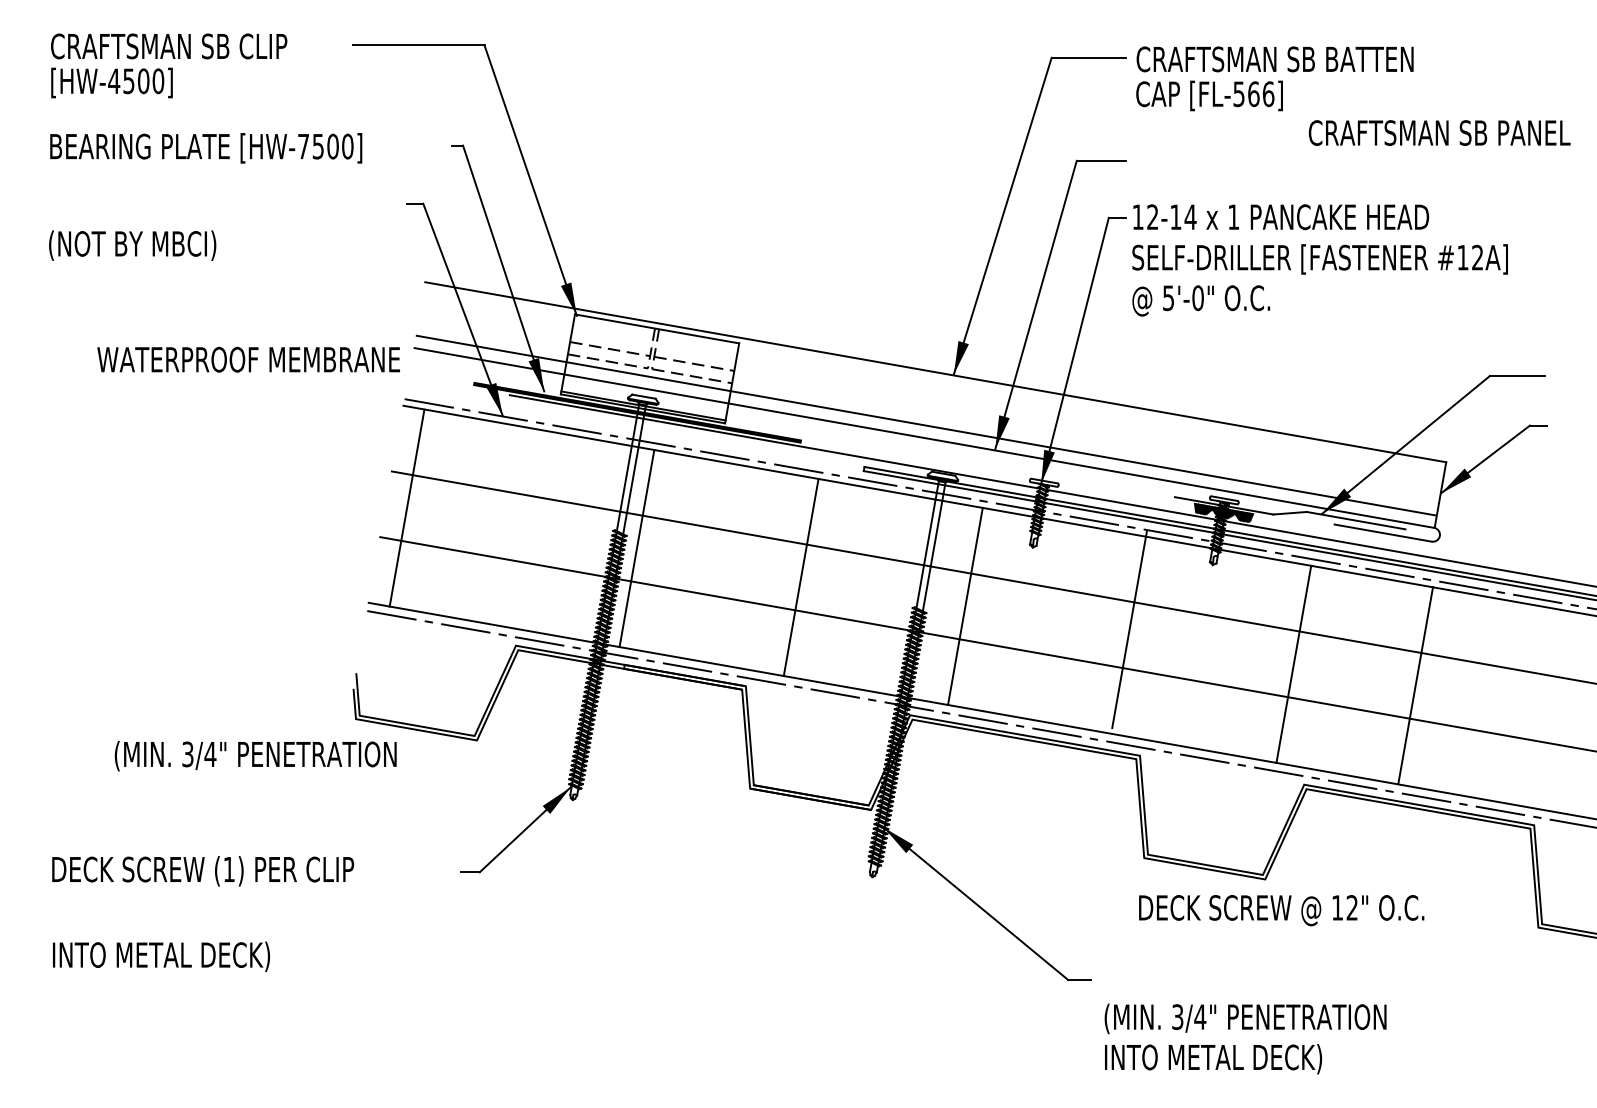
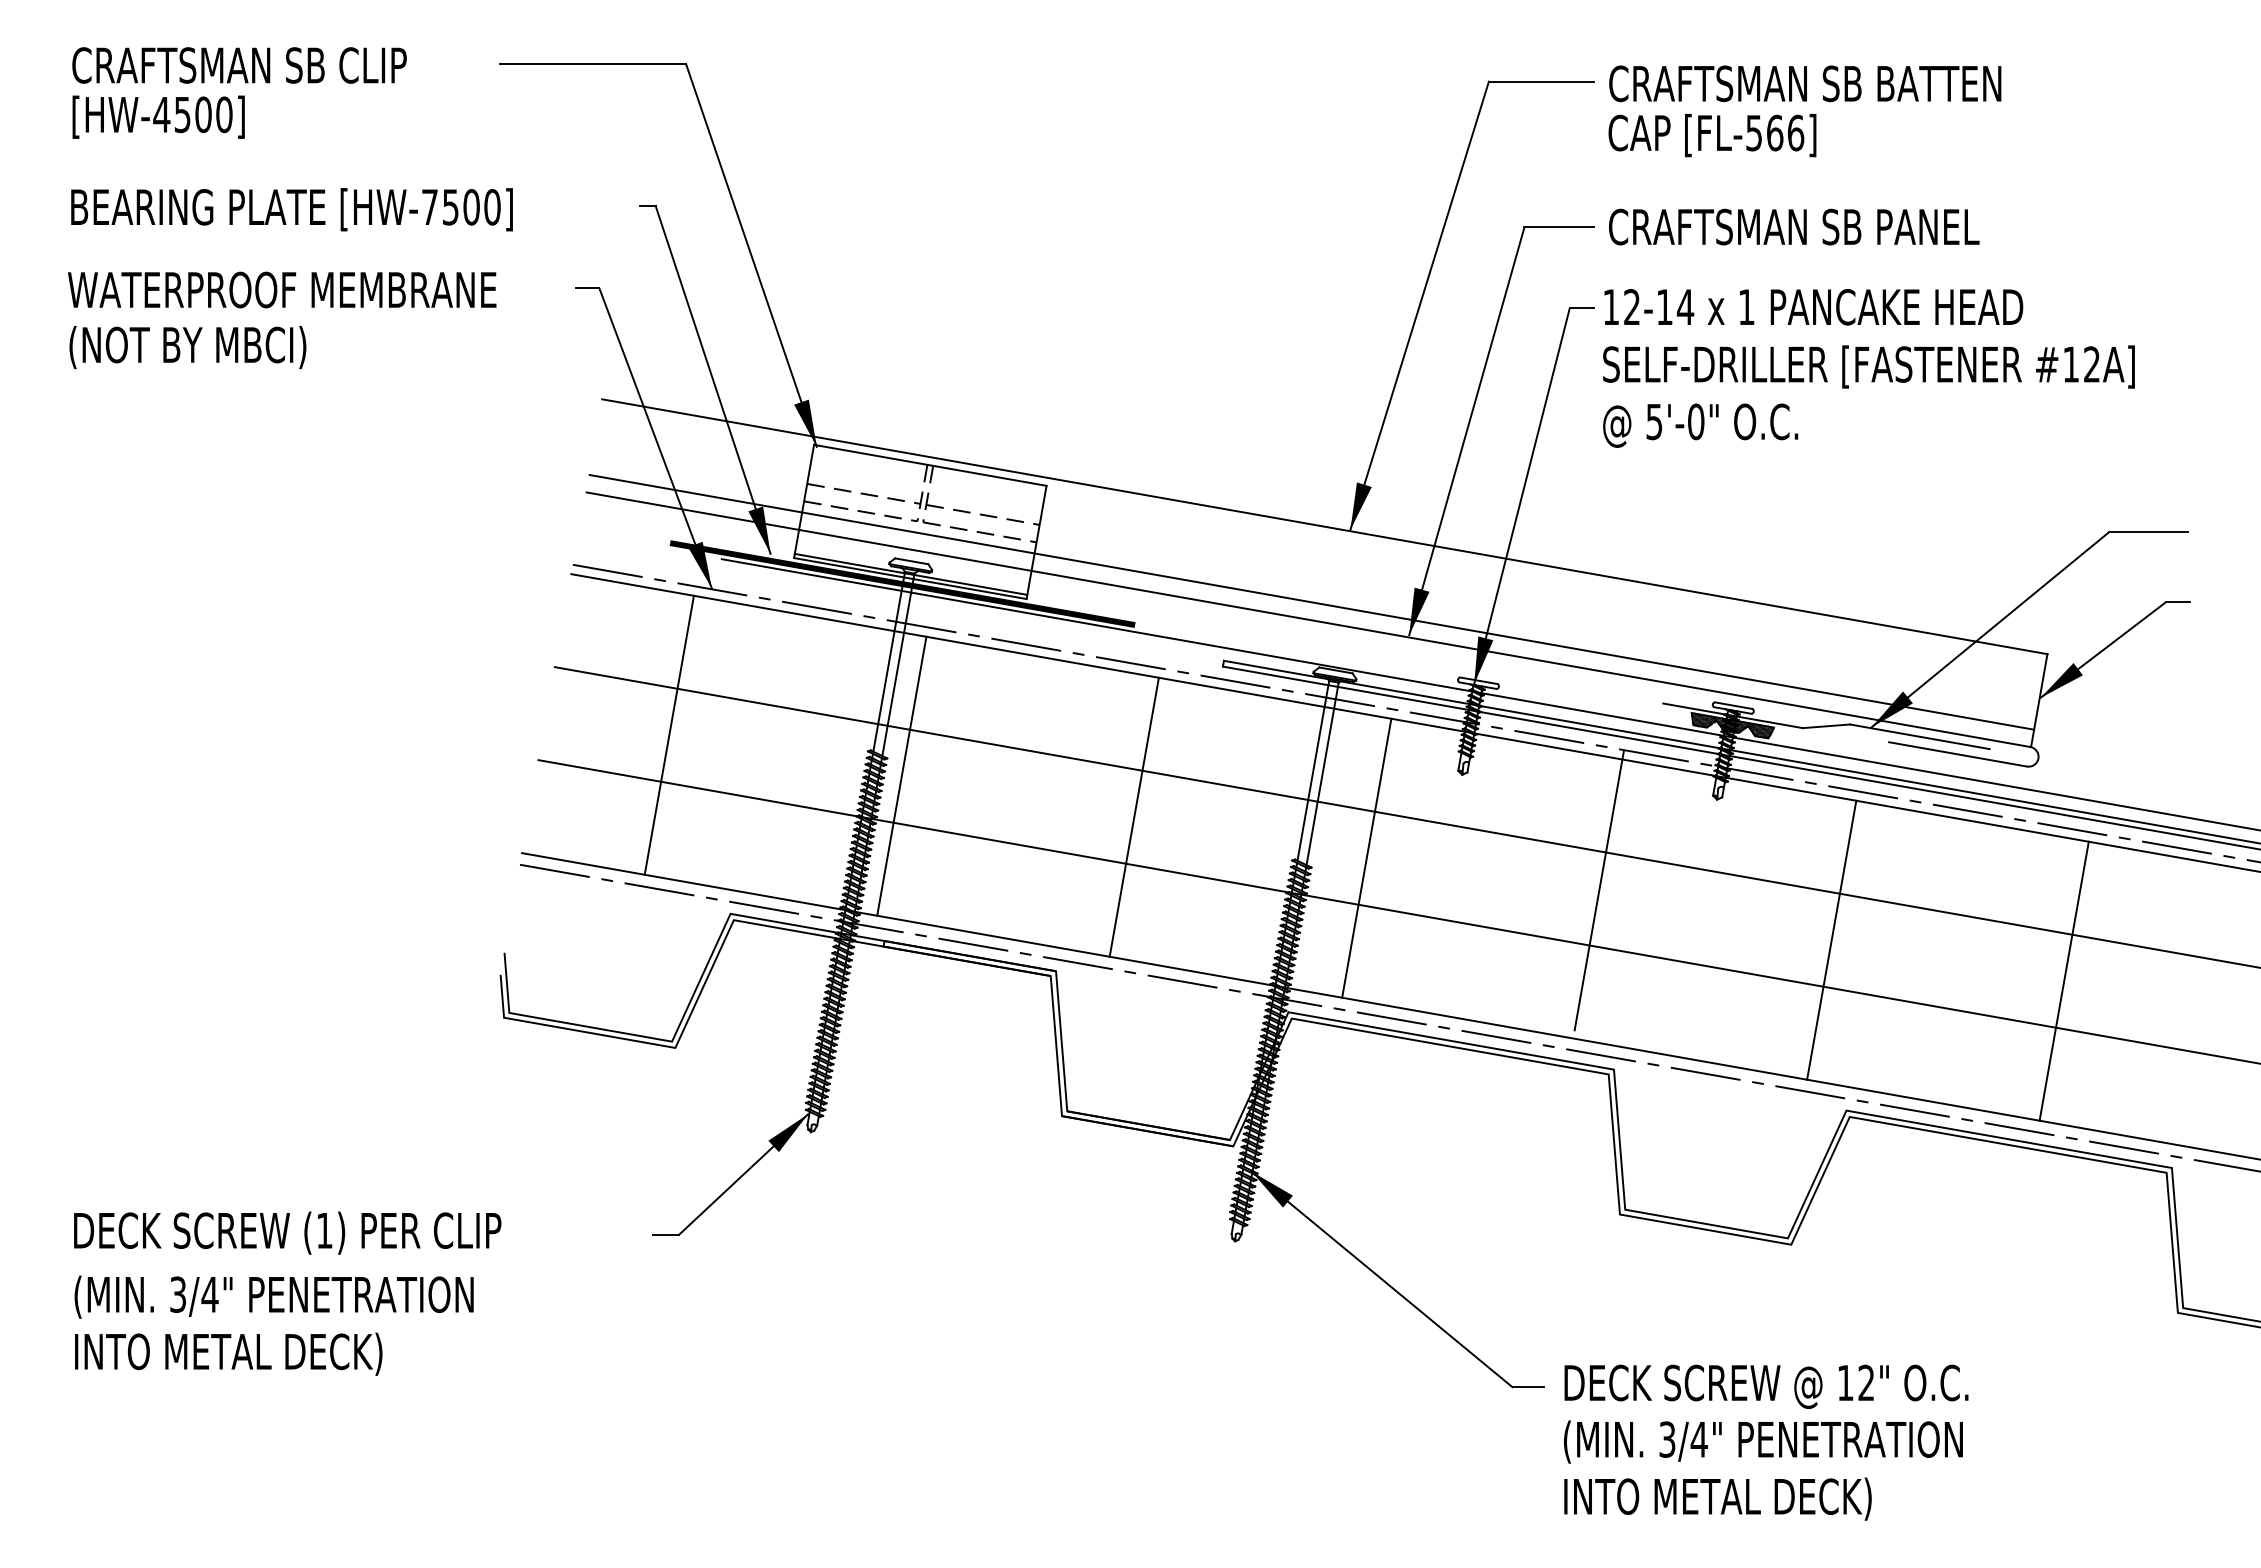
text: (1439, 132) -> (1794, 226), moved
text: (248, 359) -> (282, 289), moved
line: (406, 507) -> (668, 734), moved
line: (1415, 685) -> (2063, 980), moved
text: (255, 755) -> (273, 1296), moved
text: (1281, 910) -> (1766, 1386), moved

